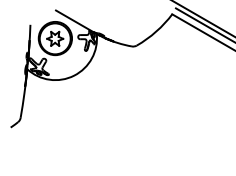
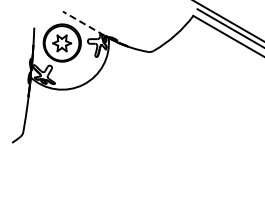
line: (74, 21) -> (83, 23), solid -> dashed

